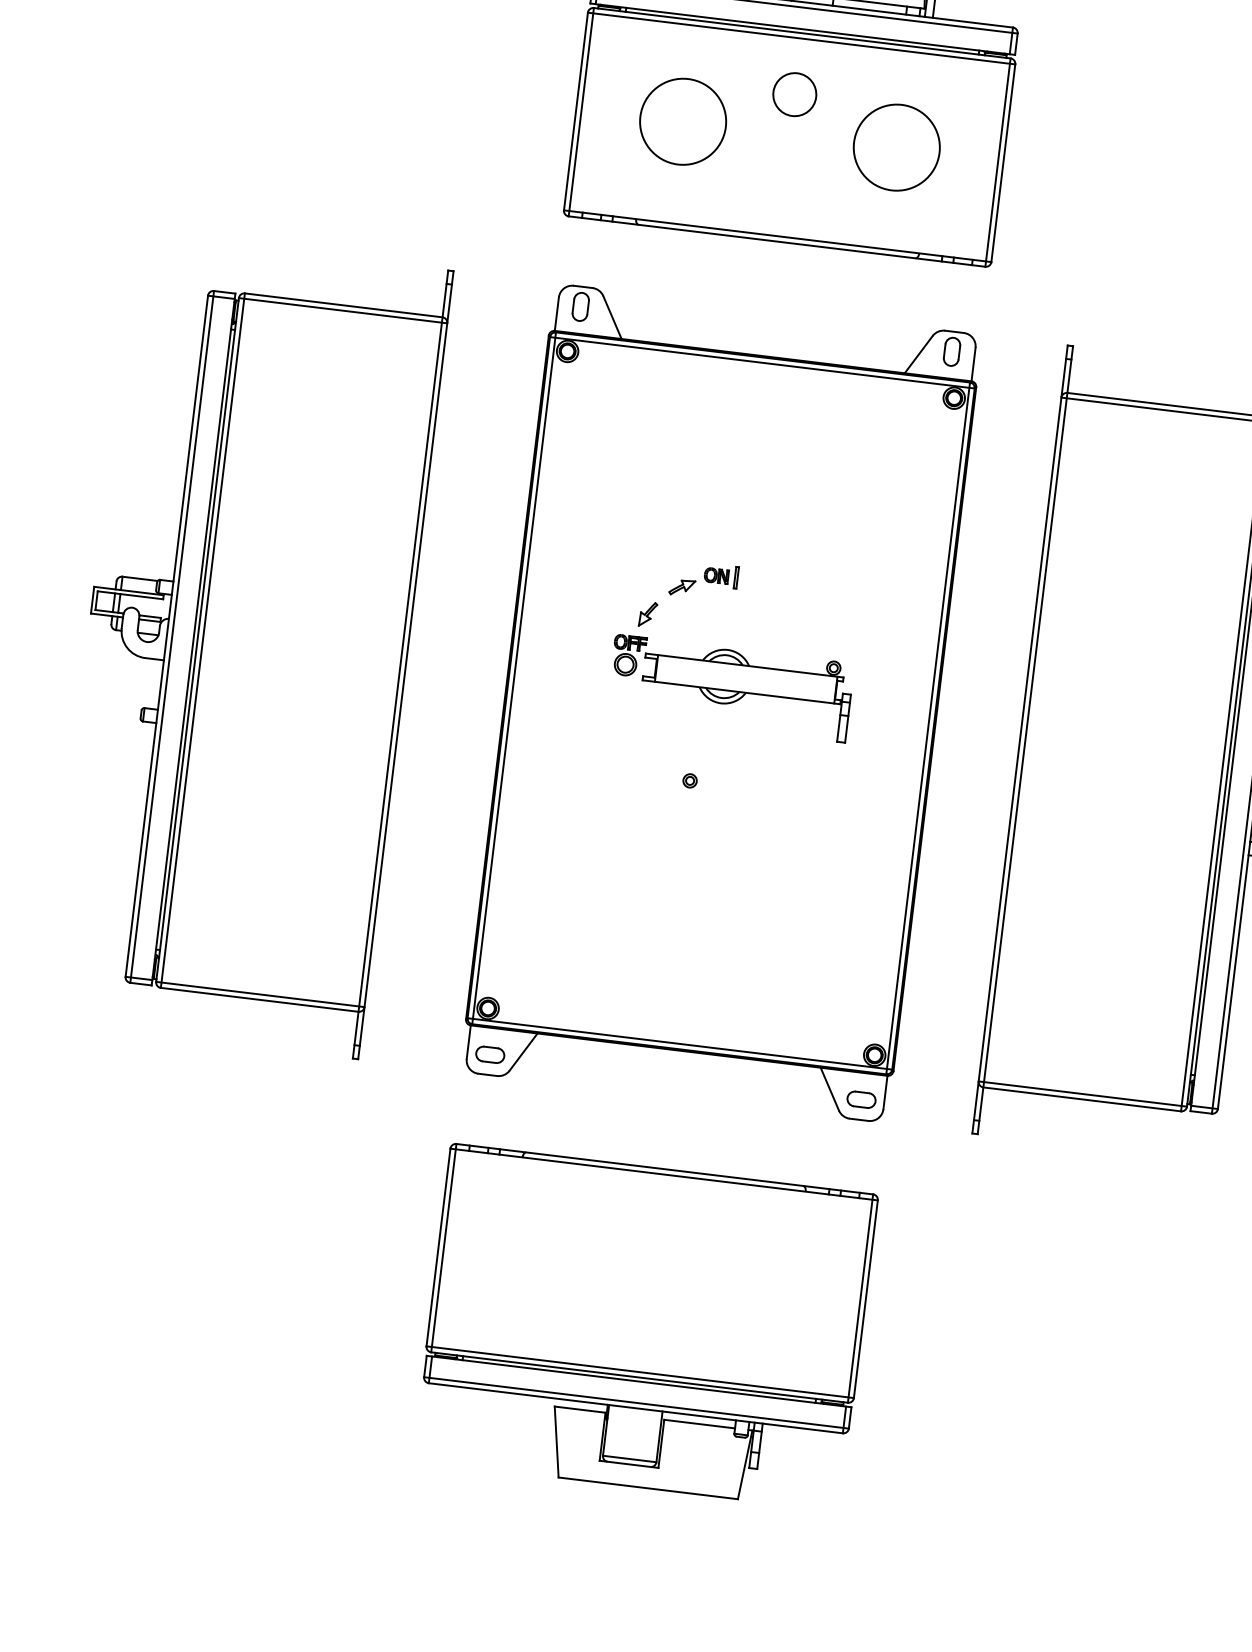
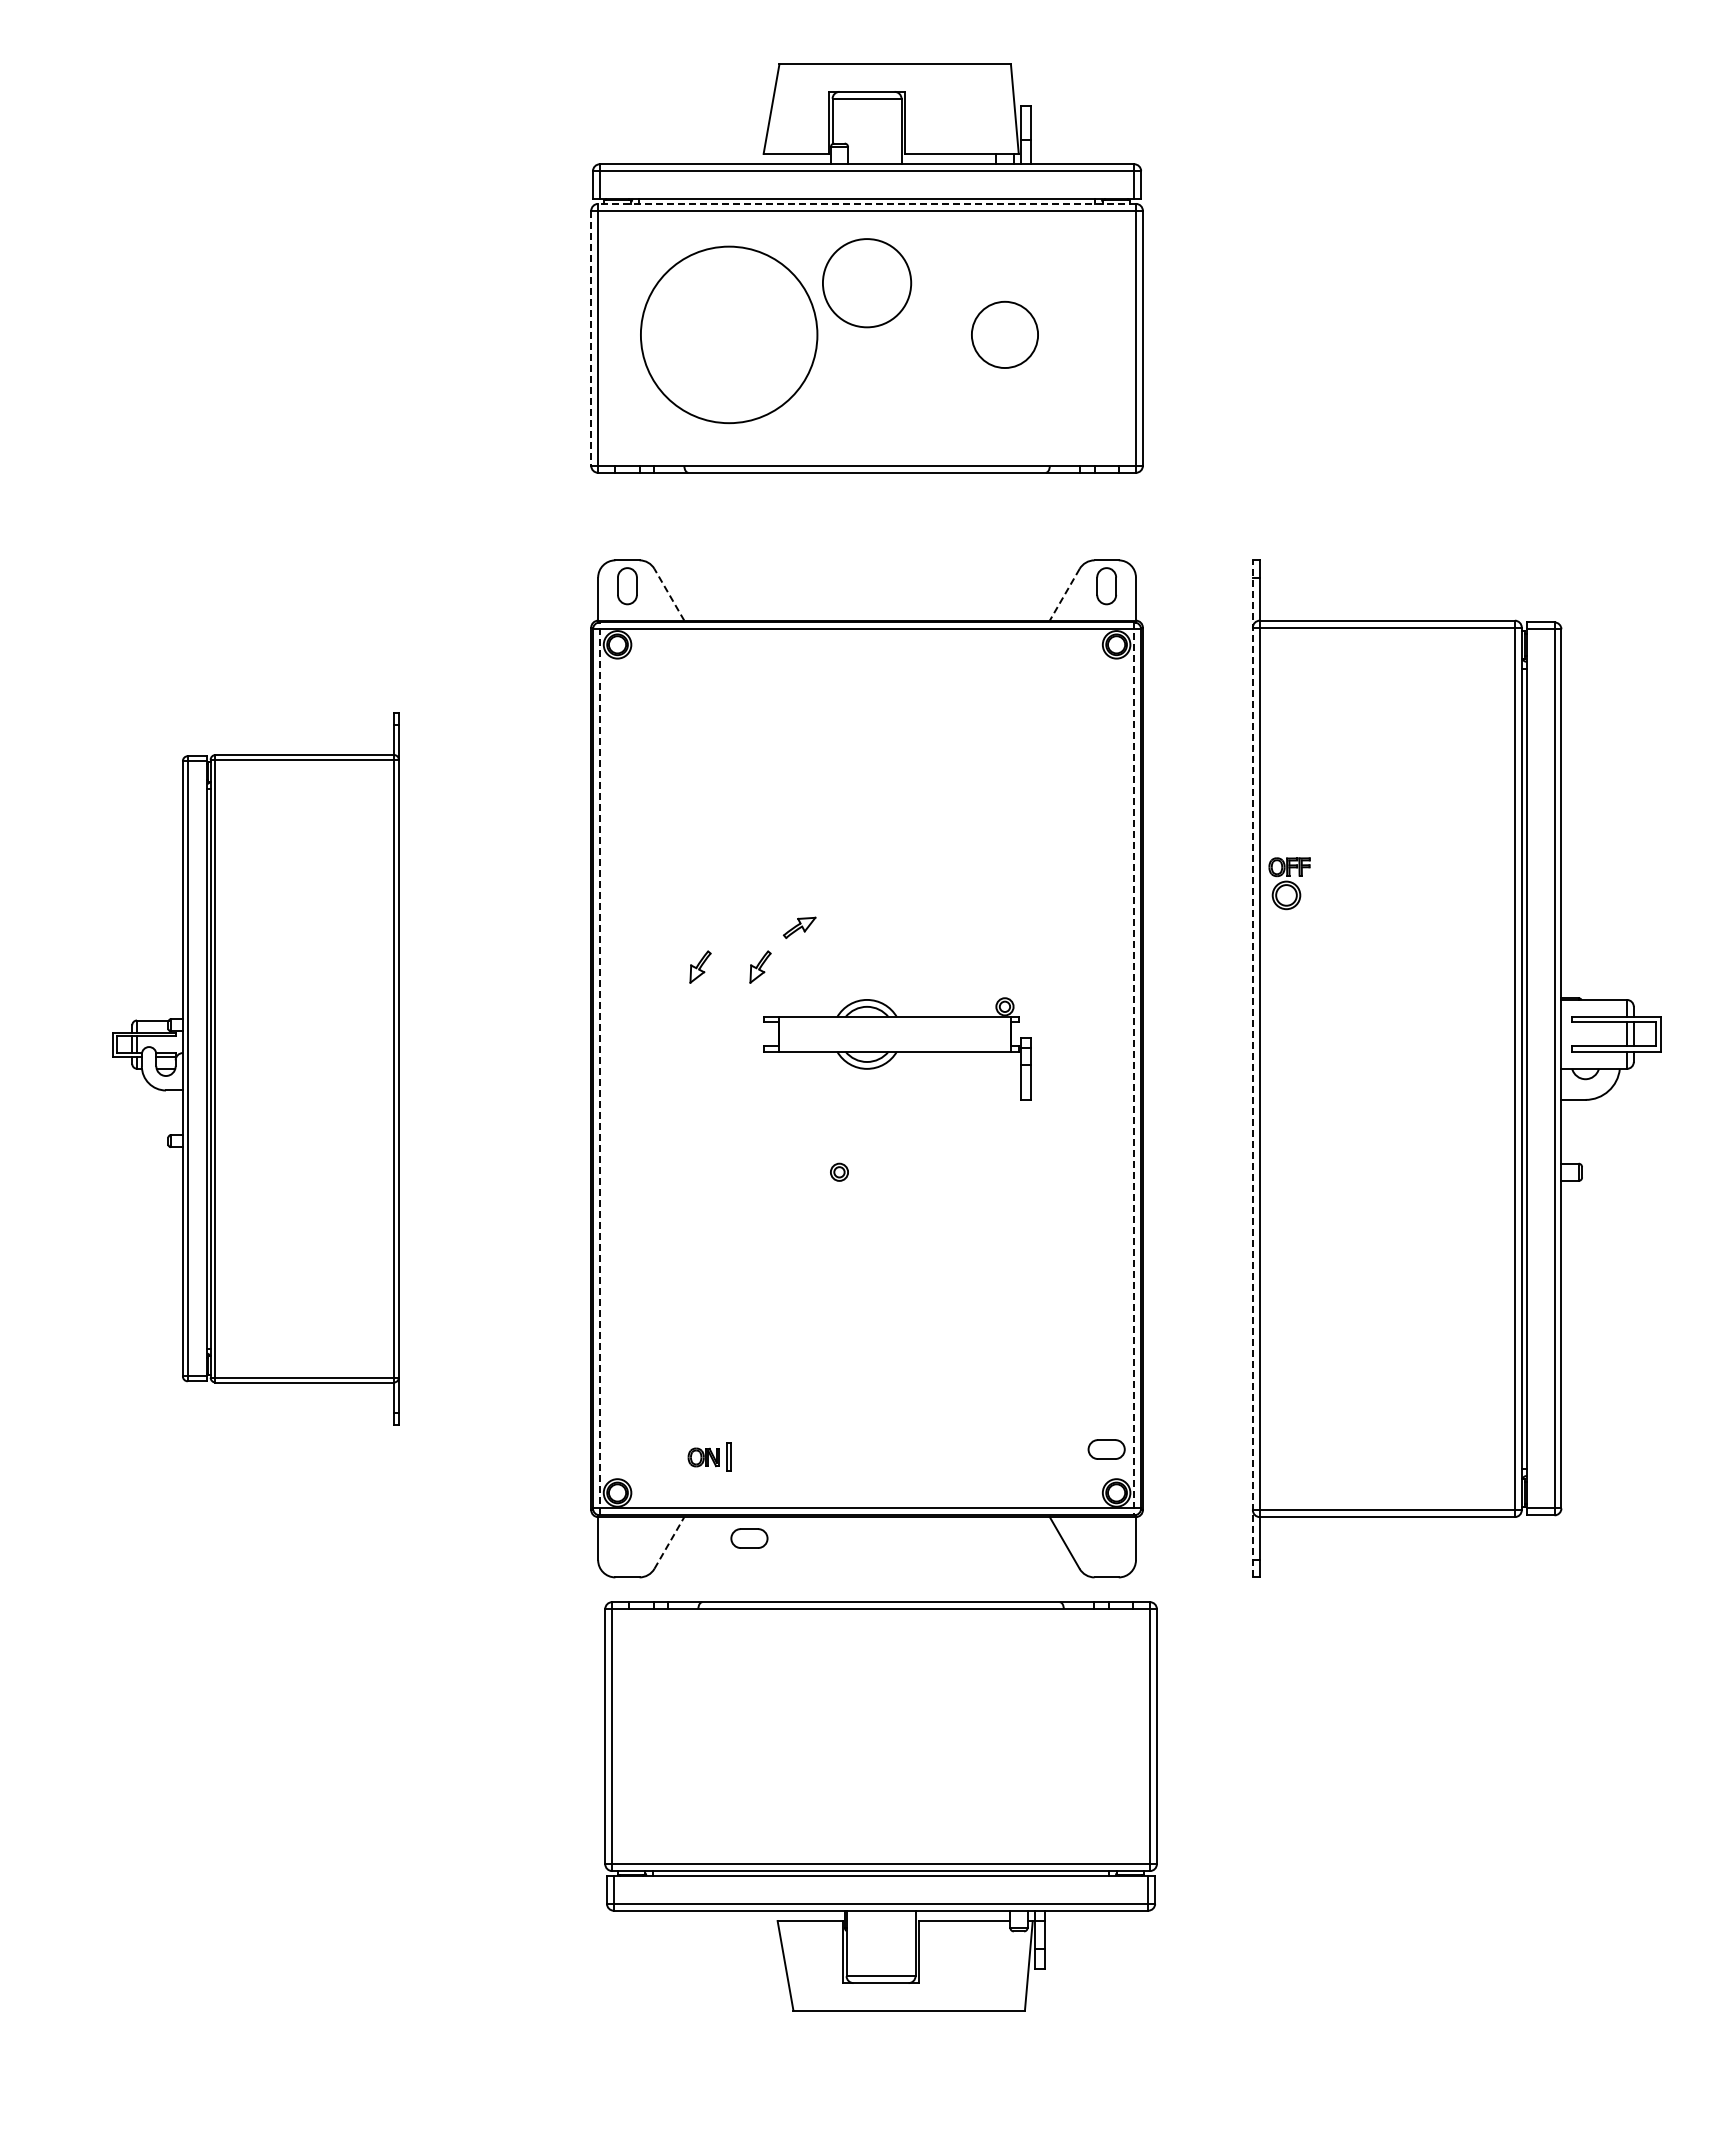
line: (802, 32) -> (867, 203), solid -> dashed
circle: (794, 94) -> (866, 282), size x1.6
line: (576, 111) -> (591, 338), solid -> dashed
circle: (683, 121) -> (729, 334), size x1.6
circle: (896, 147) -> (1004, 334), size x0.6
line: (612, 317) -> (669, 594), solid -> dashed
line: (918, 354) -> (1064, 594), solid -> dashed
part: (721, 575) -> (709, 1456), moved
part: (601, 608) -> (700, 966), added
part: (247, 645) -> (255, 1068), size x0.7
part: (629, 655) -> (1289, 883), moved
line: (513, 677) -> (599, 1068), solid -> dashed
line: (928, 728) -> (1134, 1069), solid -> dashed
line: (1019, 739) -> (1252, 1068), solid -> dashed
line: (523, 1051) -> (669, 1542), solid -> dashed
part: (490, 1054) -> (749, 1538), moved
part: (861, 1099) -> (1106, 1449), moved
part: (645, 1327) -> (880, 1806), moved

